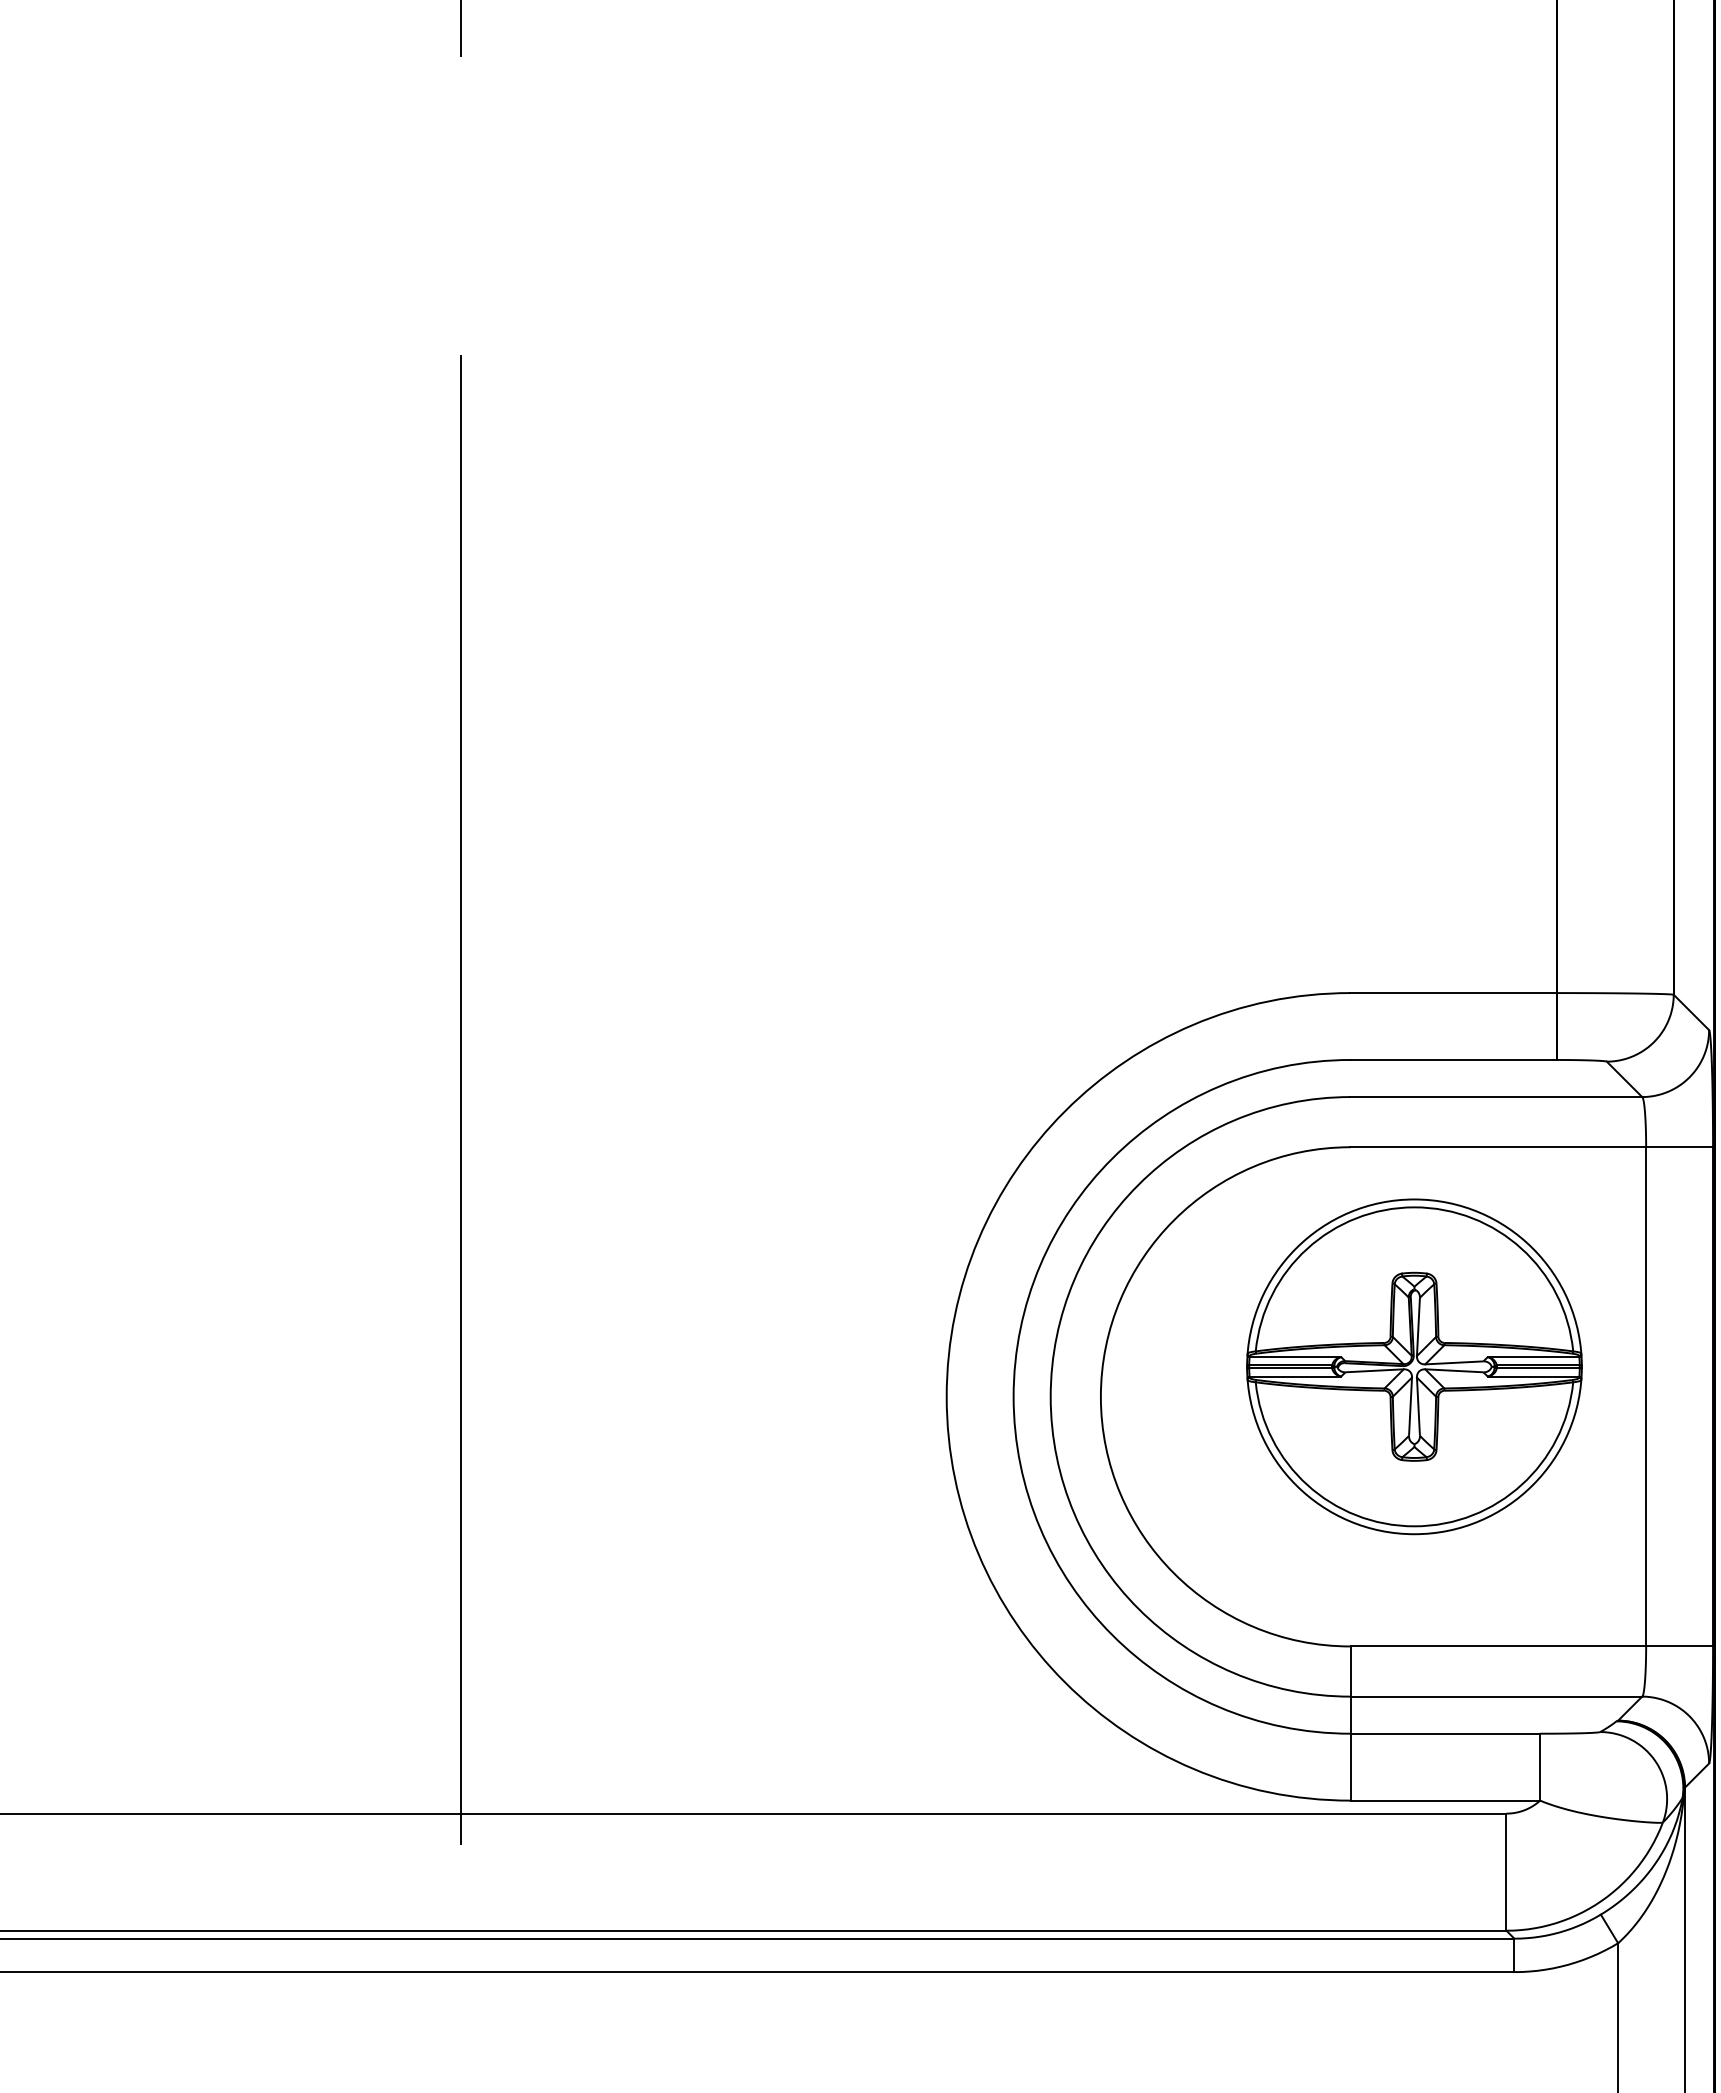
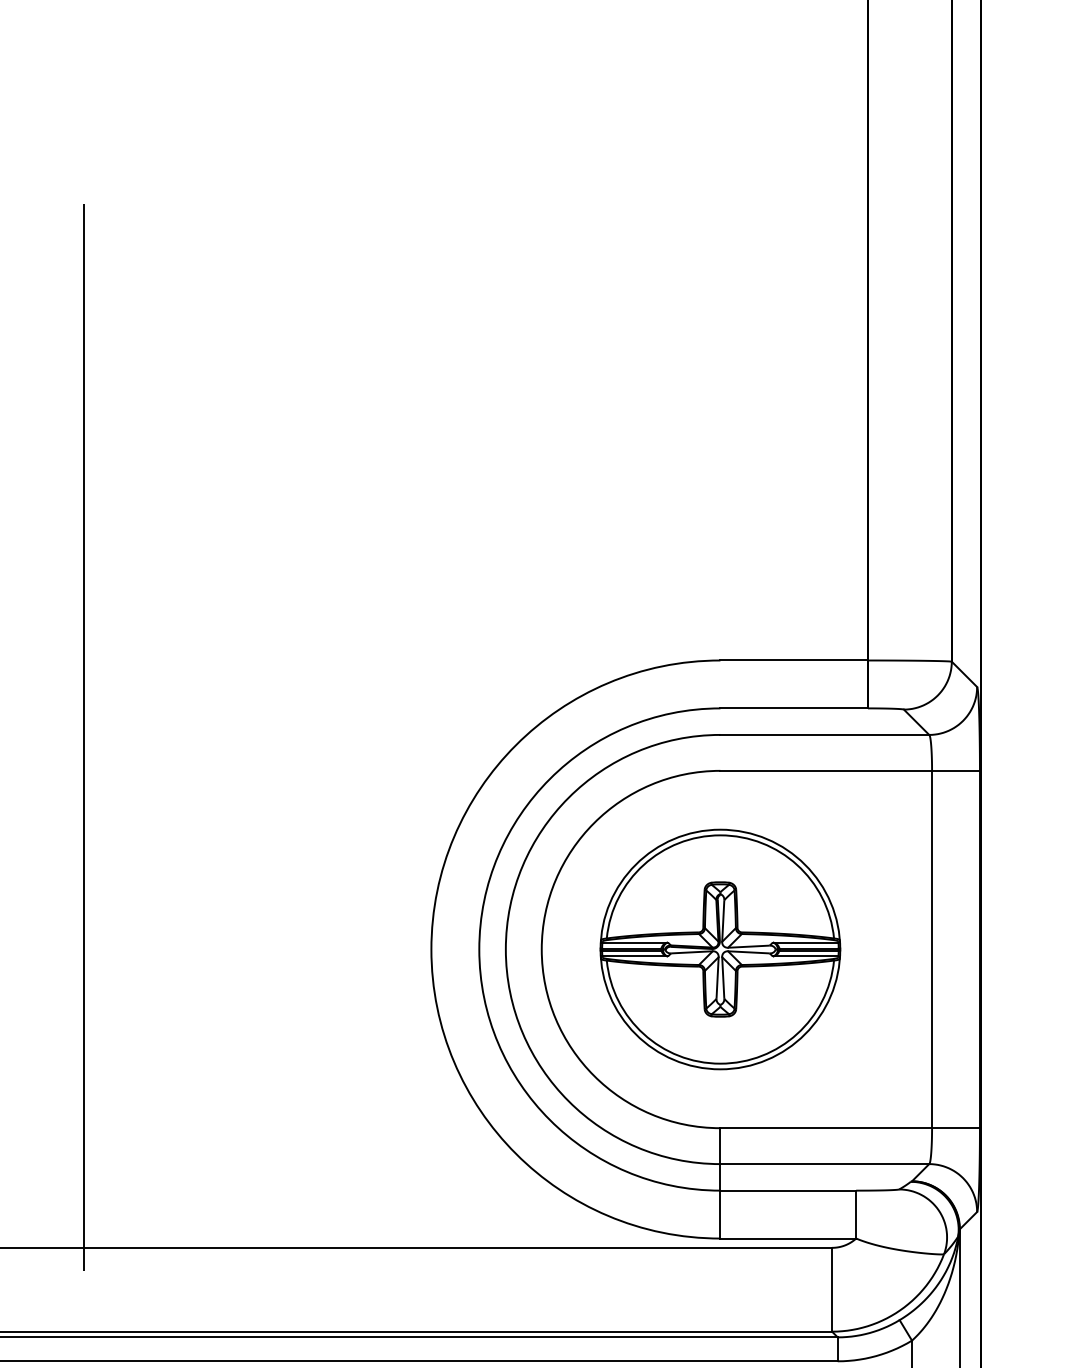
part: (1414, 1366) -> (720, 949), moved

